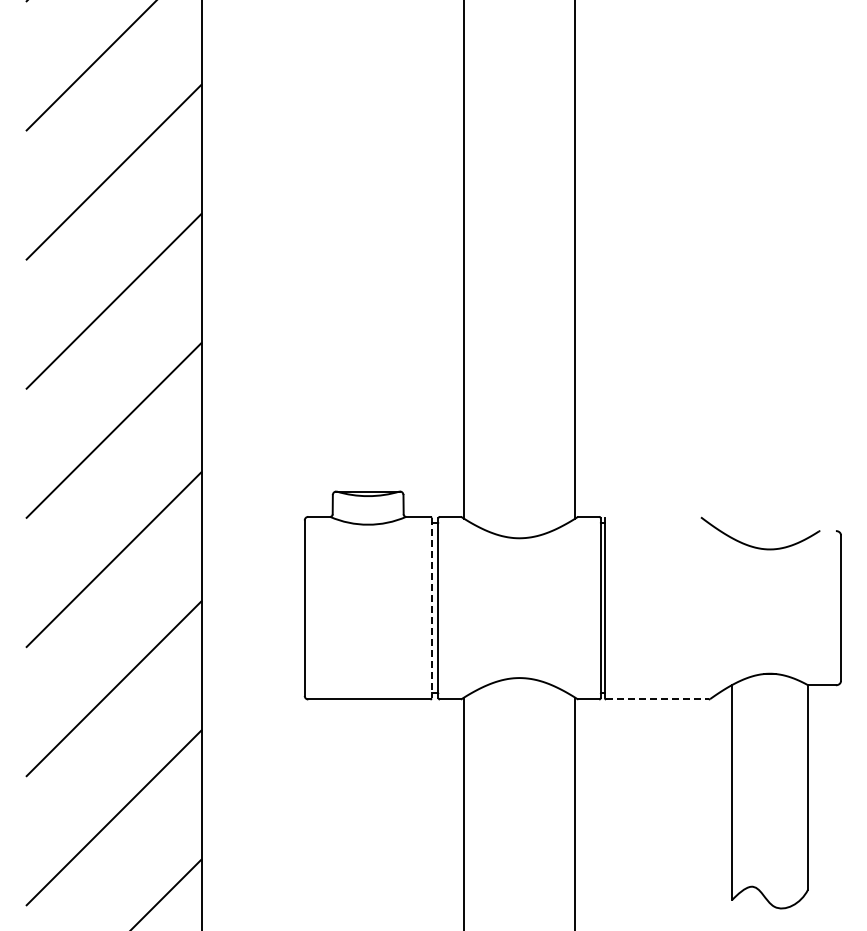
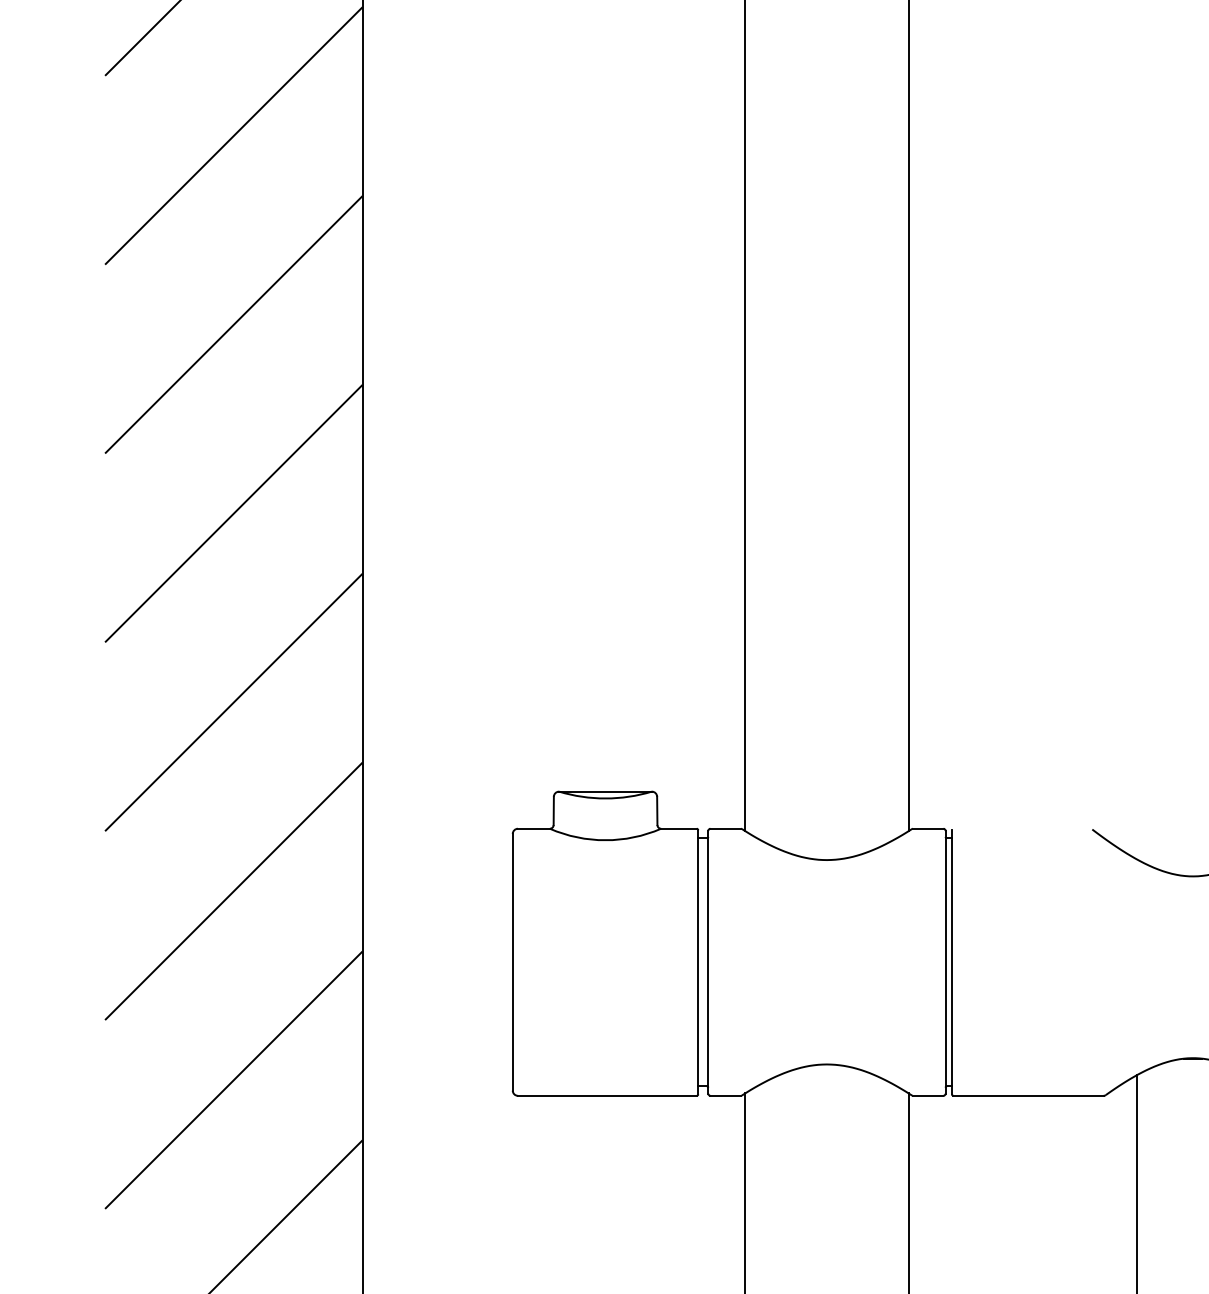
line: (431, 608) -> (698, 962), dashed -> solid
line: (657, 699) -> (1028, 1095), dashed -> solid

